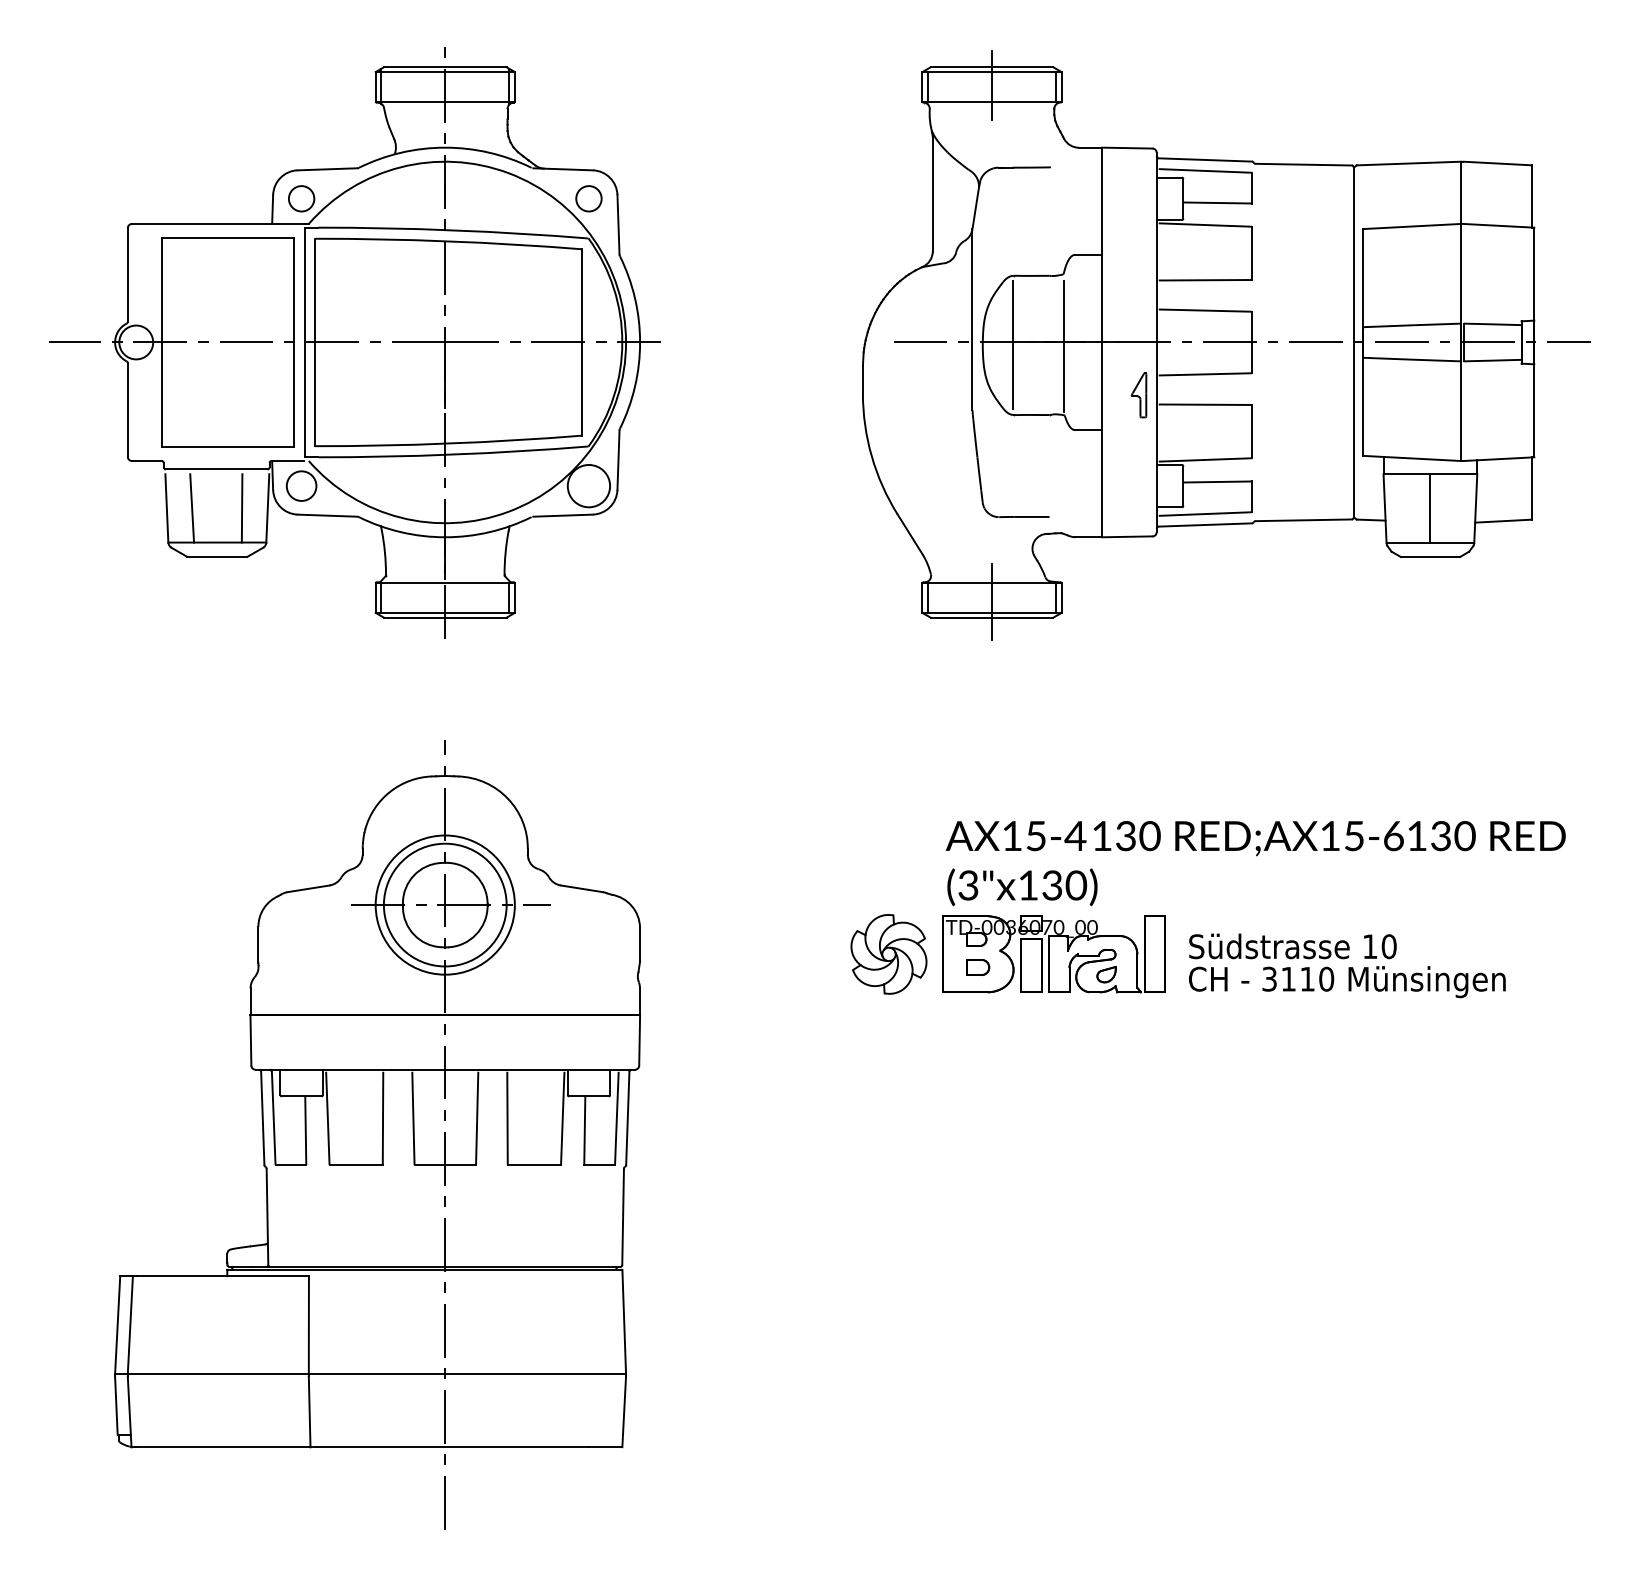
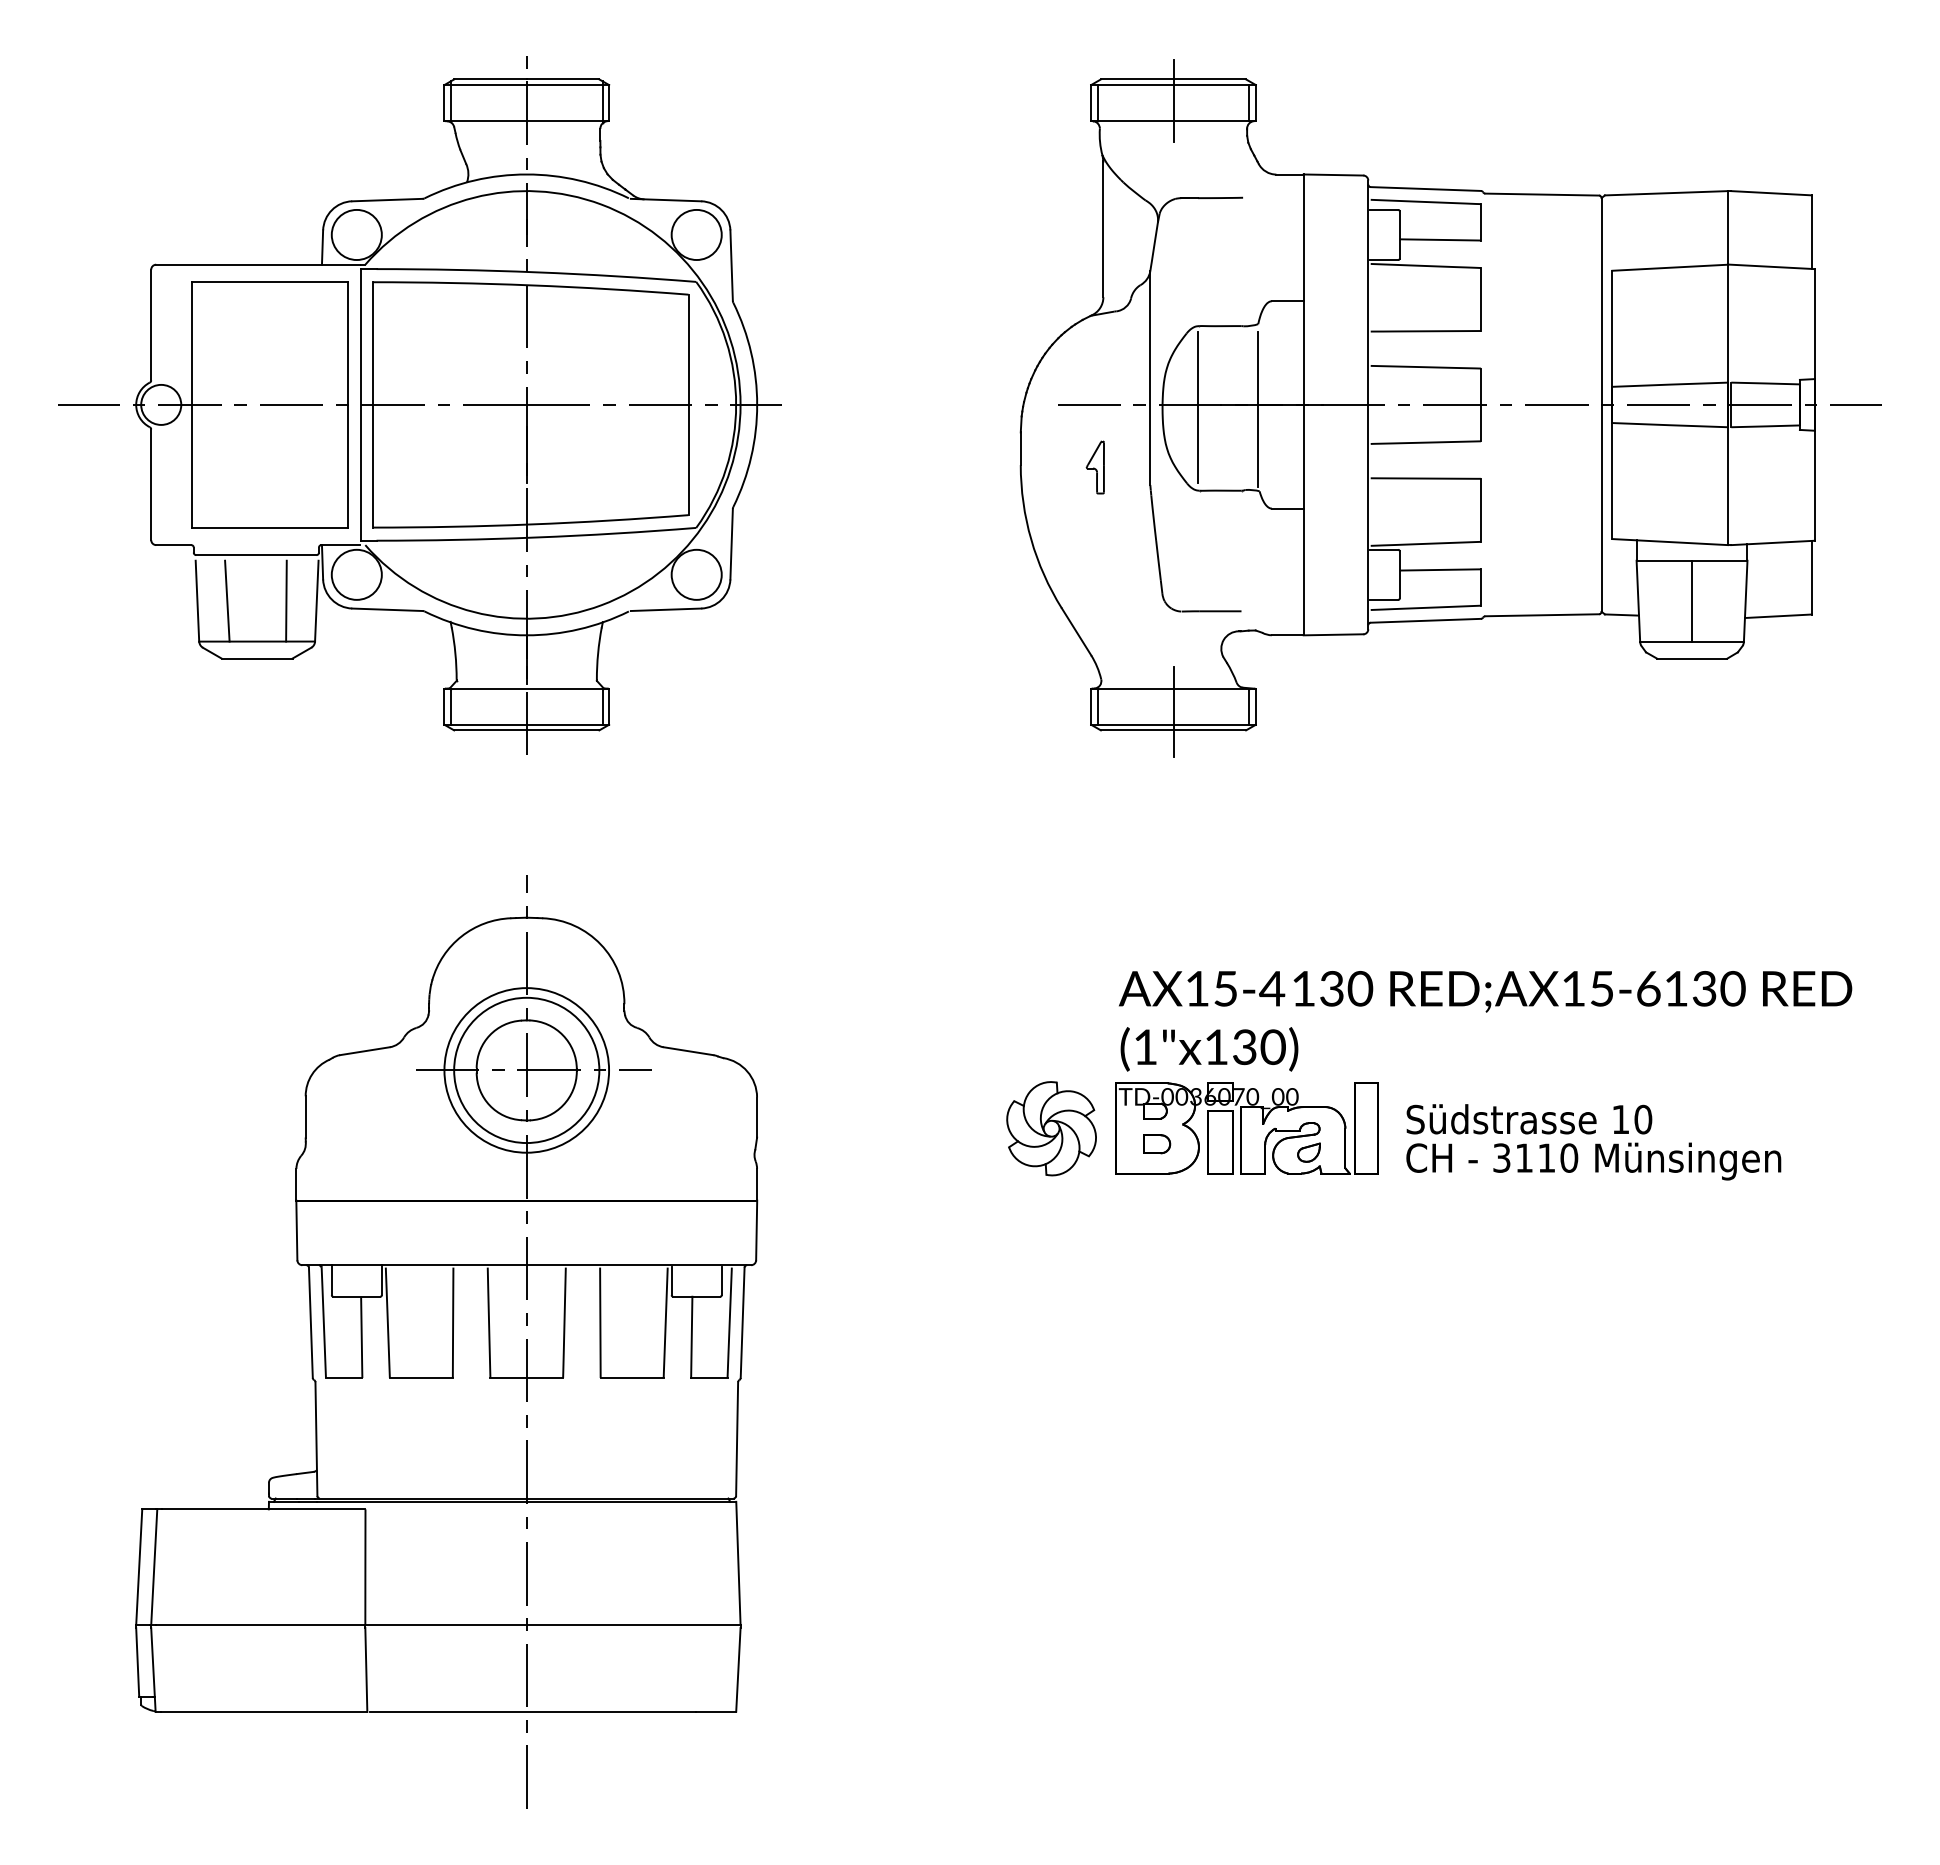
circle: (301, 198) -> (356, 234), size x1.67
circle: (588, 198) -> (696, 234), size x1.67
part: (1138, 395) -> (1094, 467), moved
circle: (301, 485) -> (356, 574), size x1.43
text: (968, 885) -> (1145, 1047), (3"x130) -> (1"x130)

